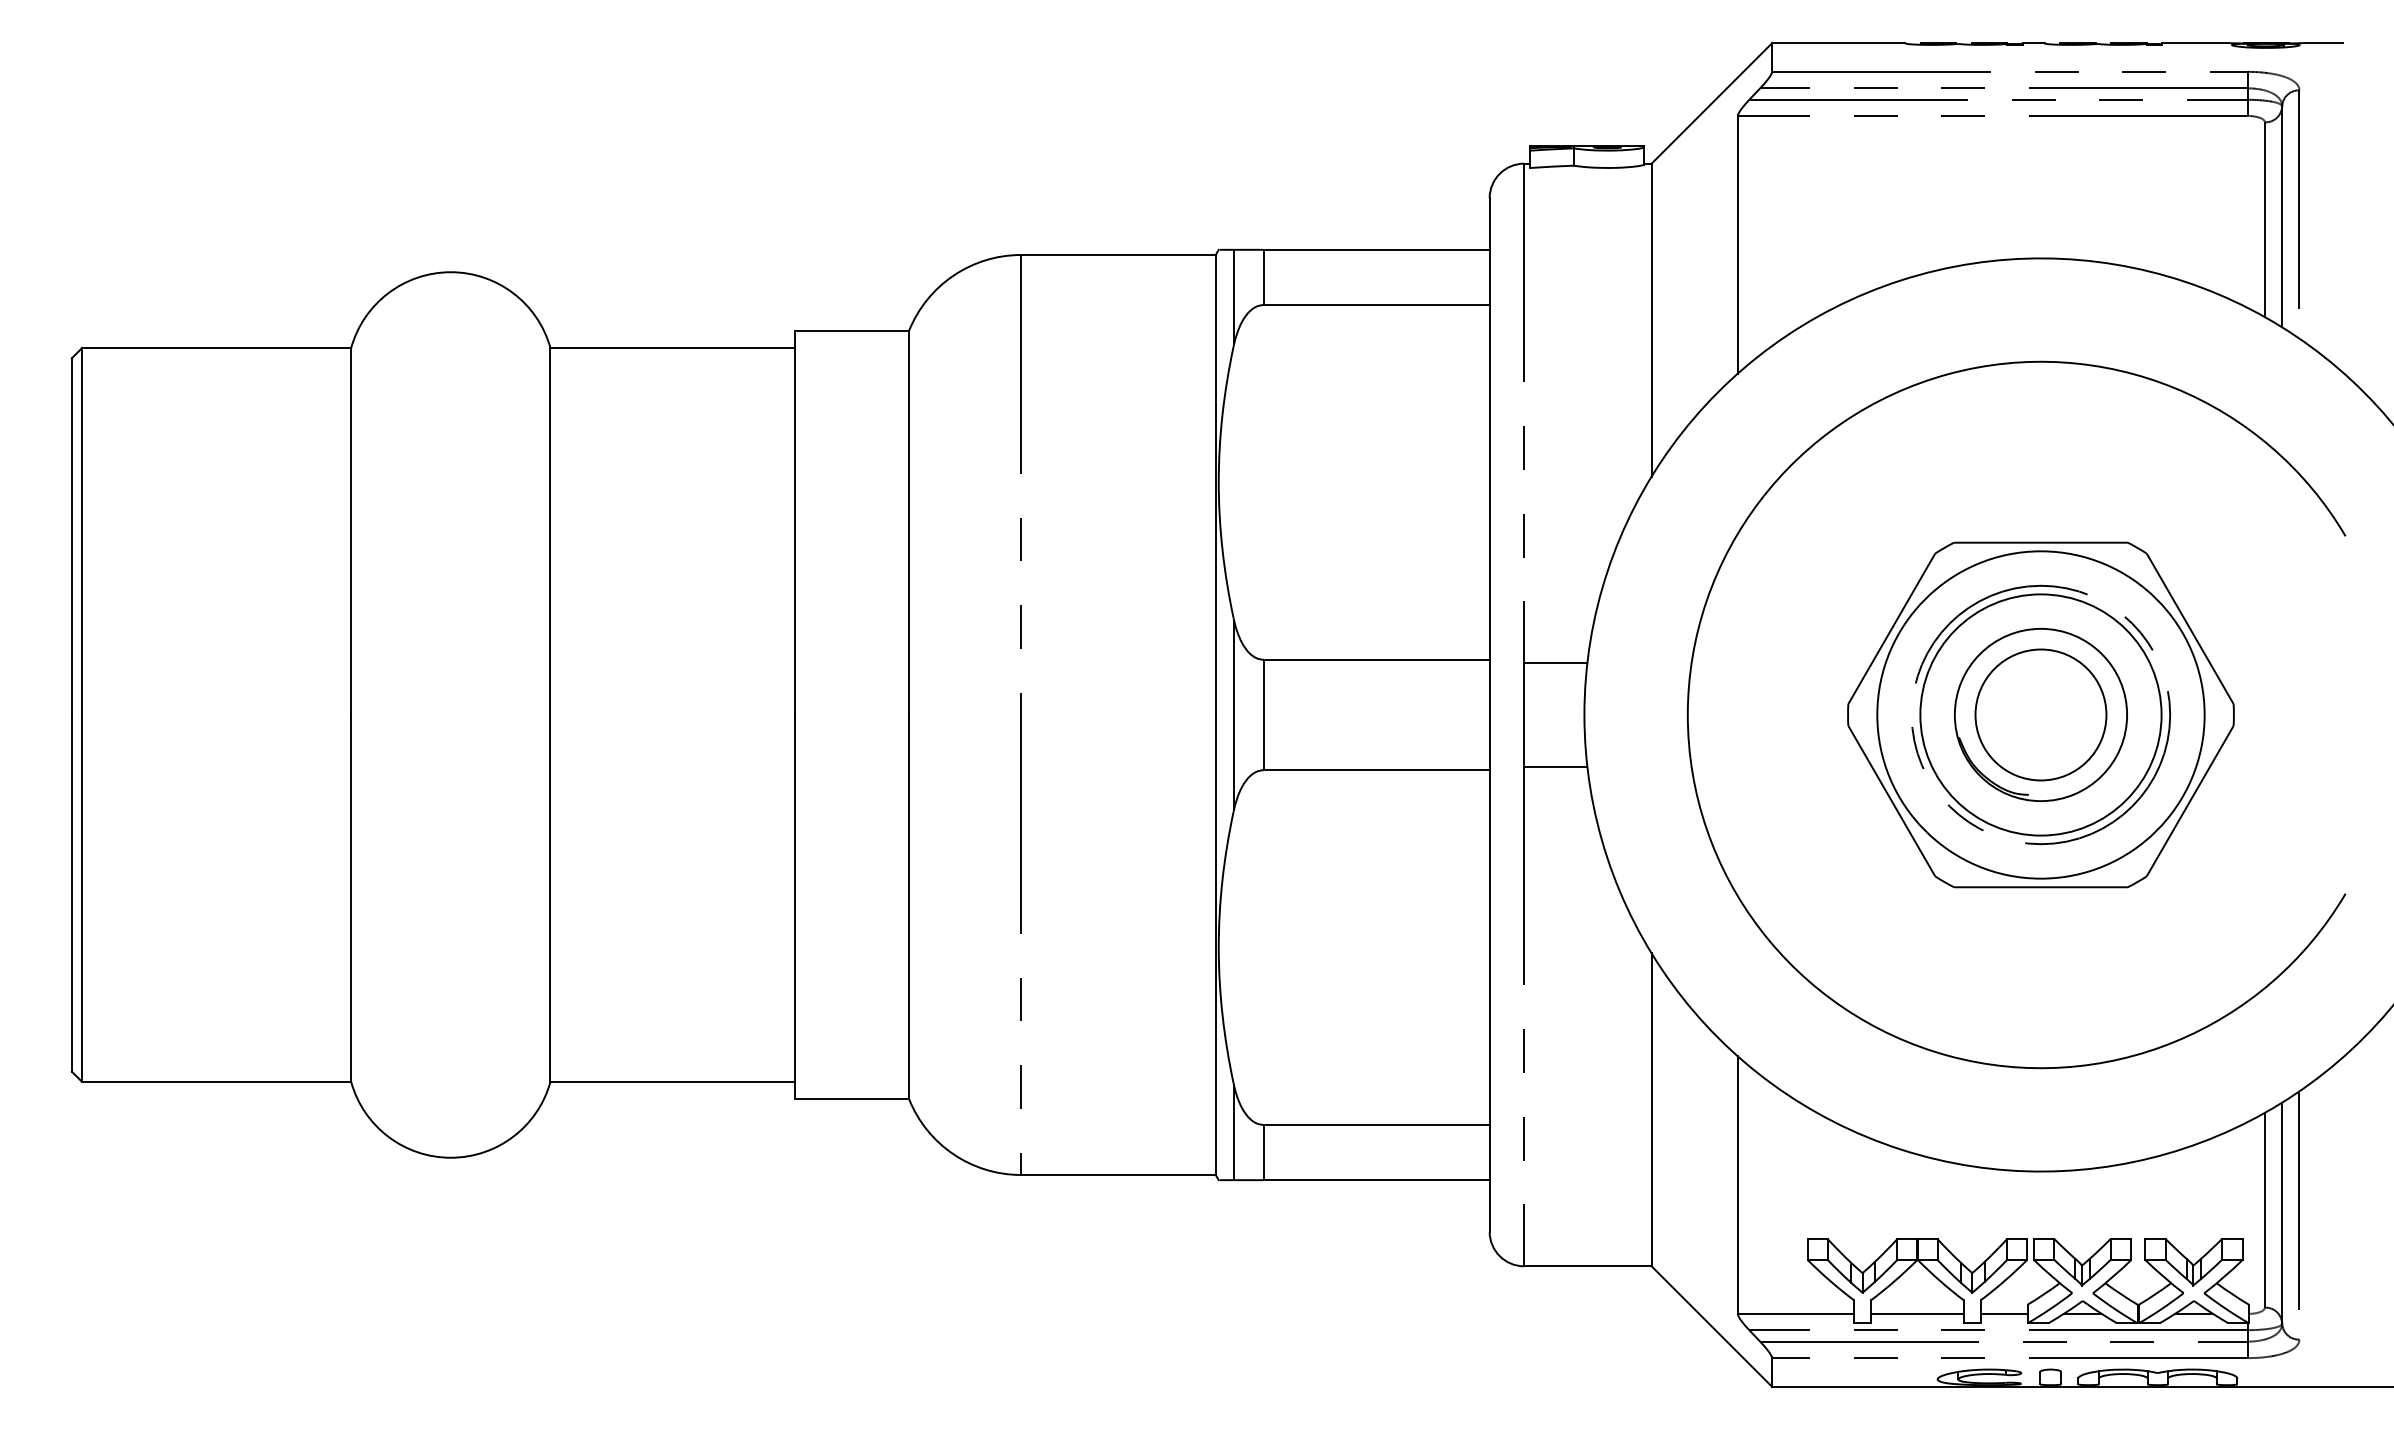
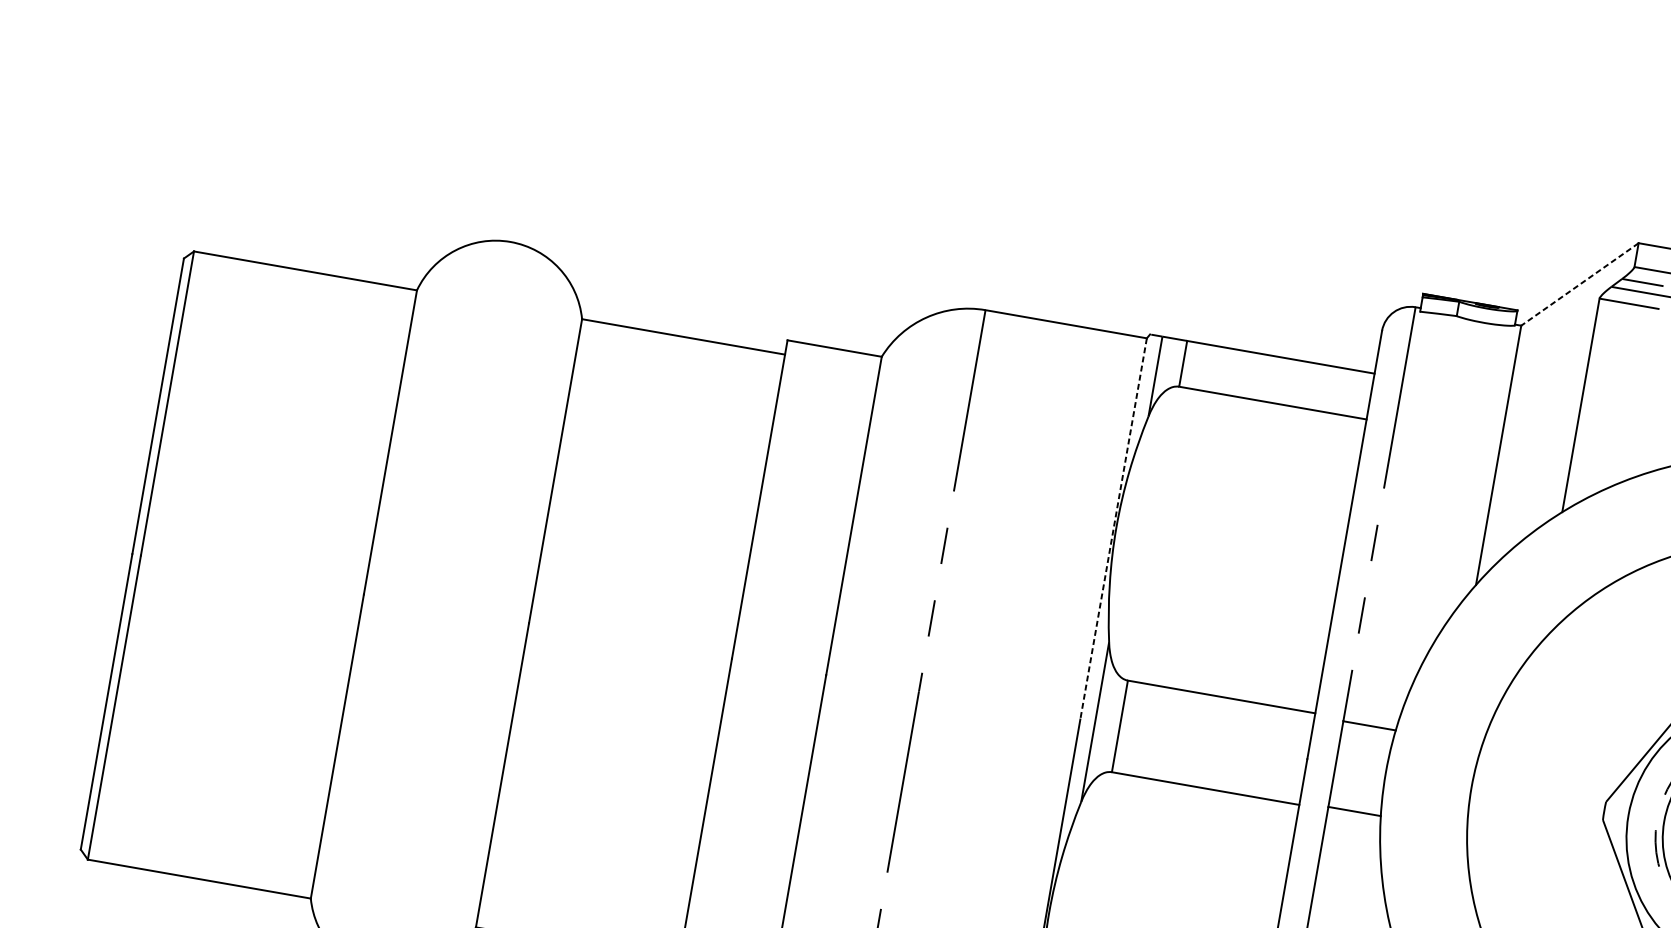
line: (1711, 103) -> (1579, 284), solid -> dashed
line: (1215, 485) -> (1113, 529), solid -> dashed

